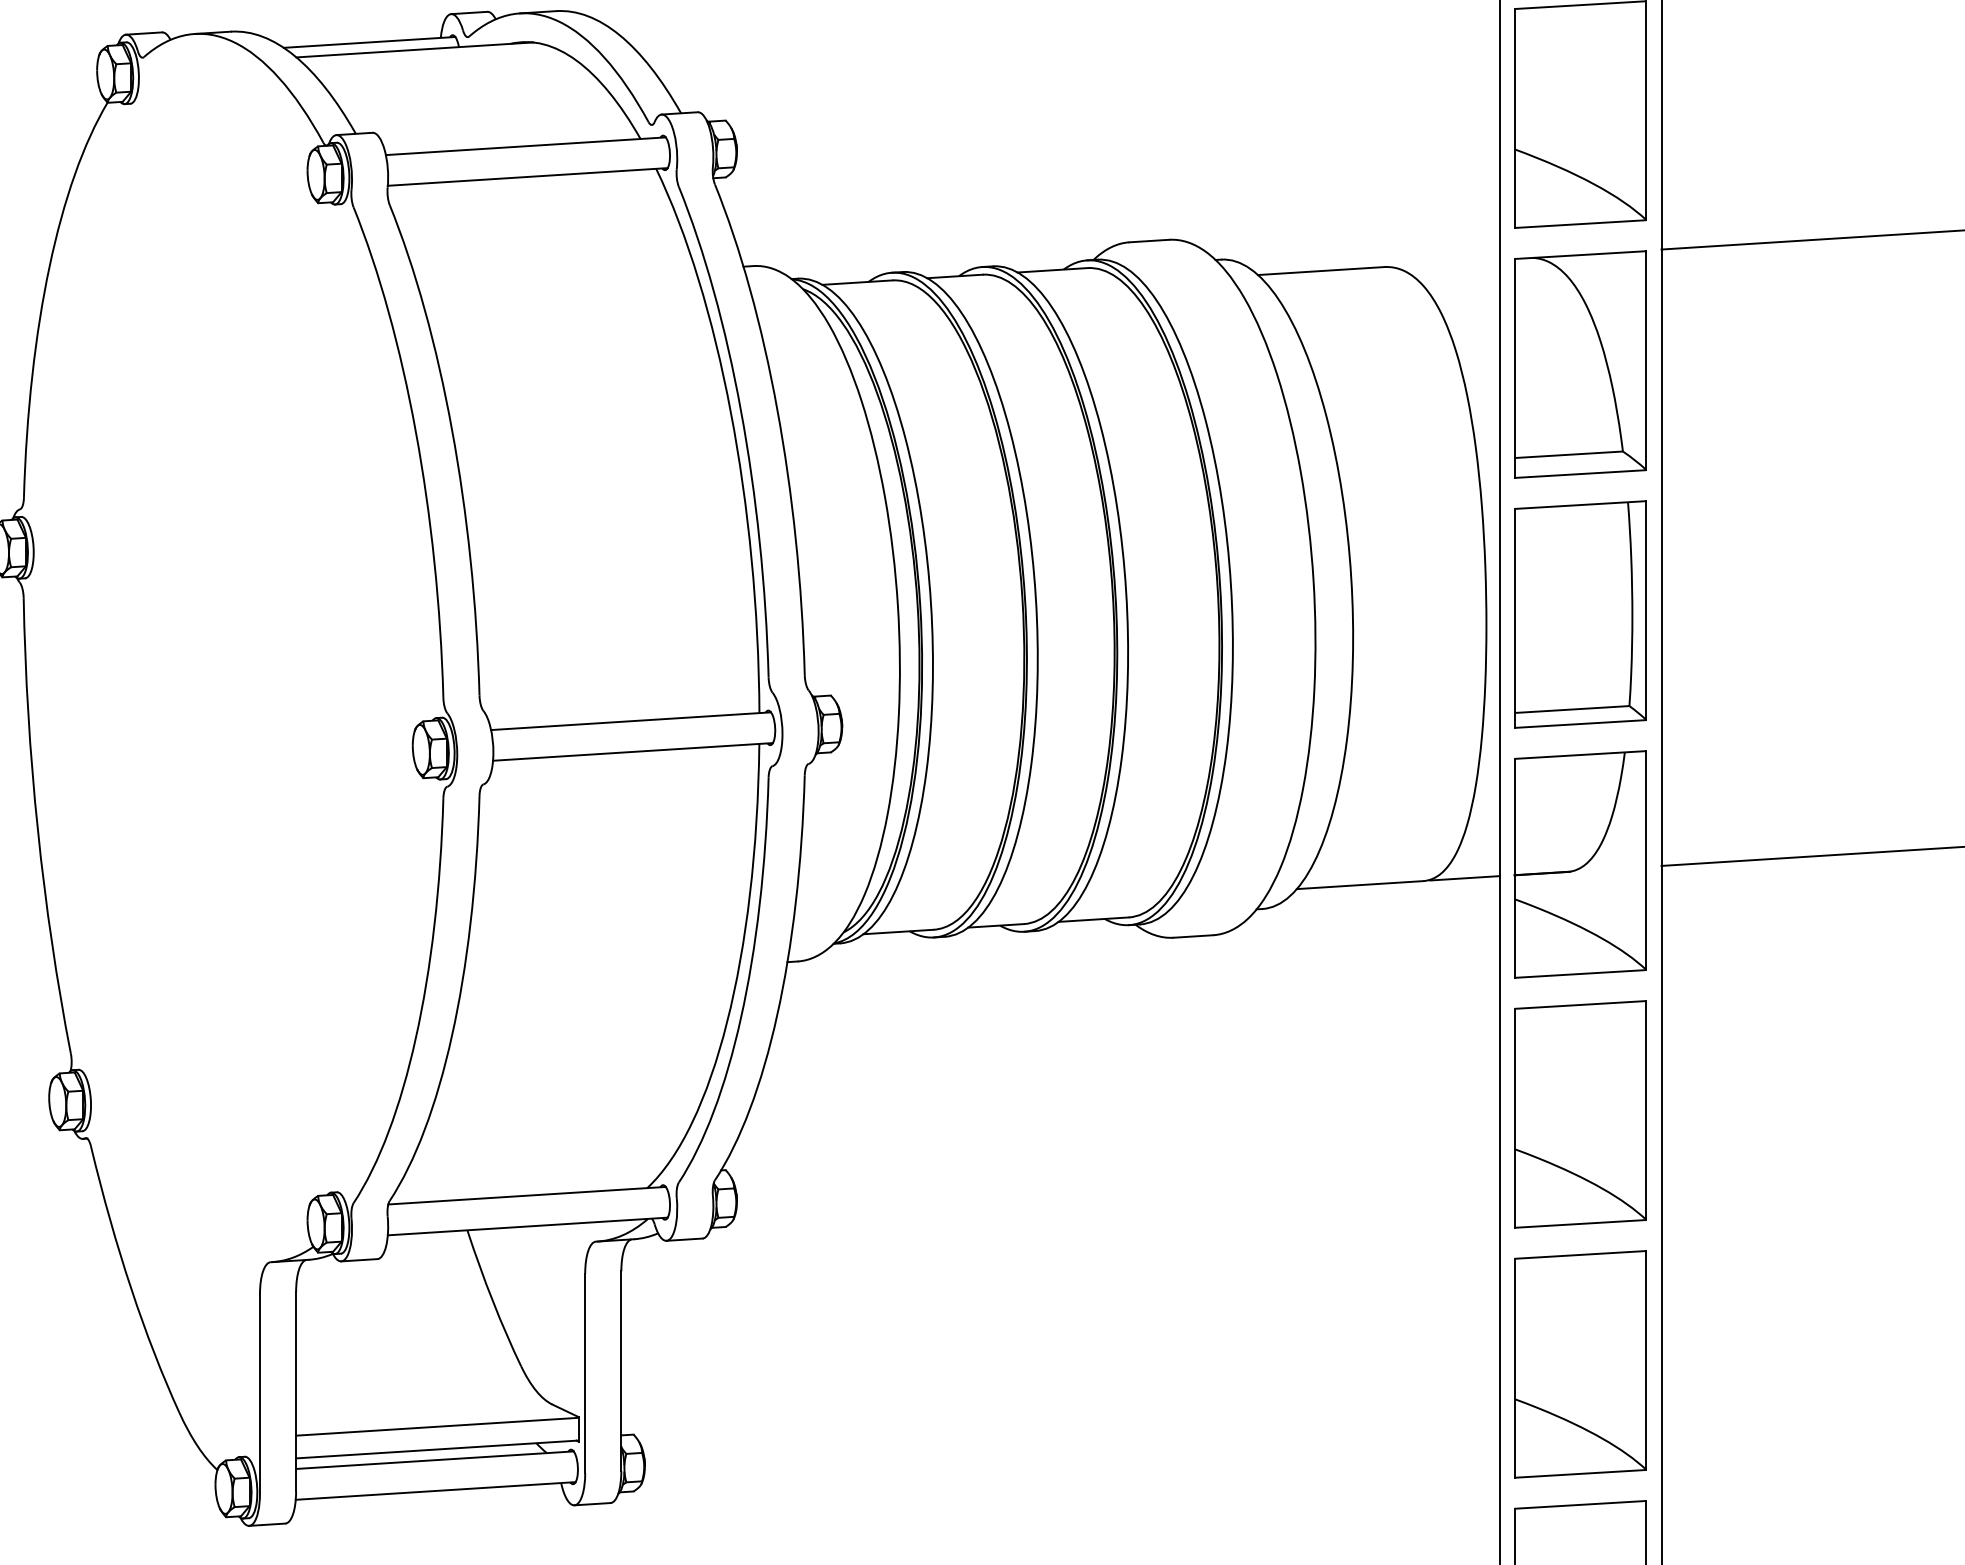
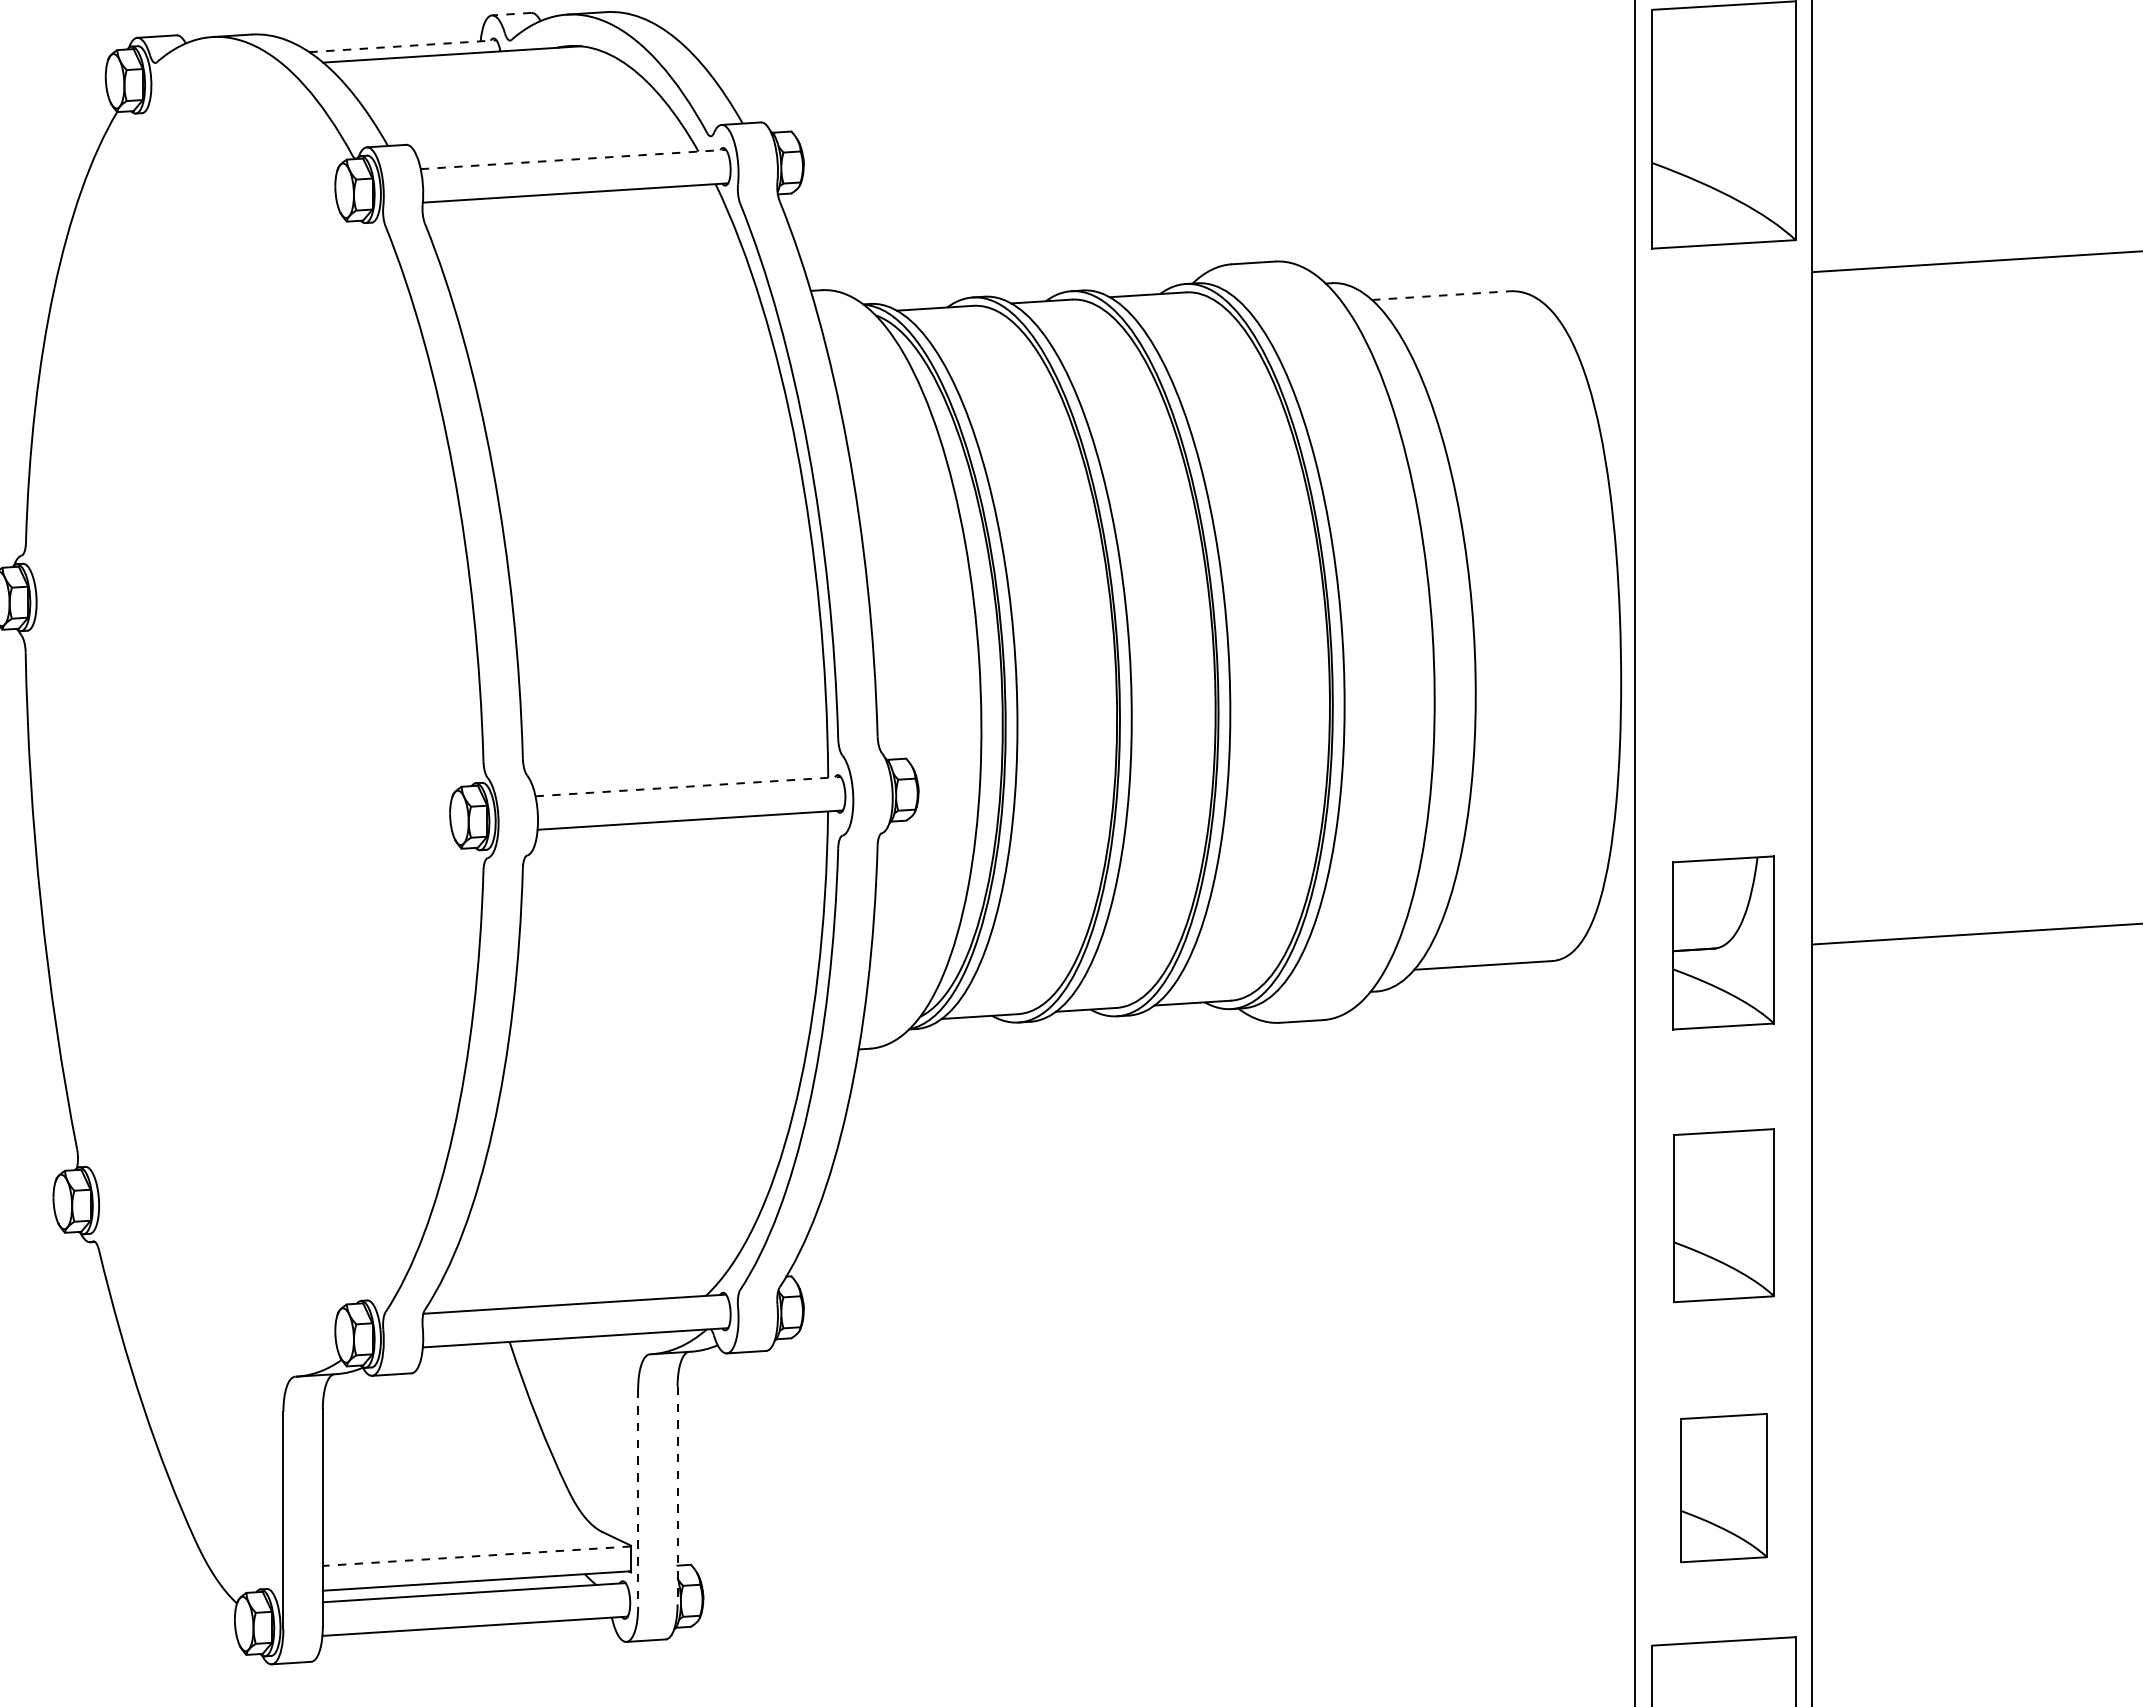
line: (469, 13) -> (511, 14), solid -> dashed
line: (369, 42) -> (402, 46), solid -> dashed
line: (525, 146) -> (573, 159), solid -> dashed
line: (1320, 270) -> (1440, 295), solid -> dashed
part: (1580, 364) -> (1723, 397), removed
part: (1580, 613) -> (1723, 669), removed
line: (631, 721) -> (688, 786), solid -> dashed
part: (1580, 864) -> (1723, 942), size x0.7
line: (1464, 877) -> (1597, 957), removed
part: (1580, 1114) -> (1723, 1215), size x0.7
part: (1580, 1363) -> (1723, 1487), size x0.6
line: (621, 1371) -> (677, 1495), solid -> dashed
line: (585, 1373) -> (638, 1498), solid -> dashed
line: (437, 1427) -> (476, 1556), solid -> dashed

